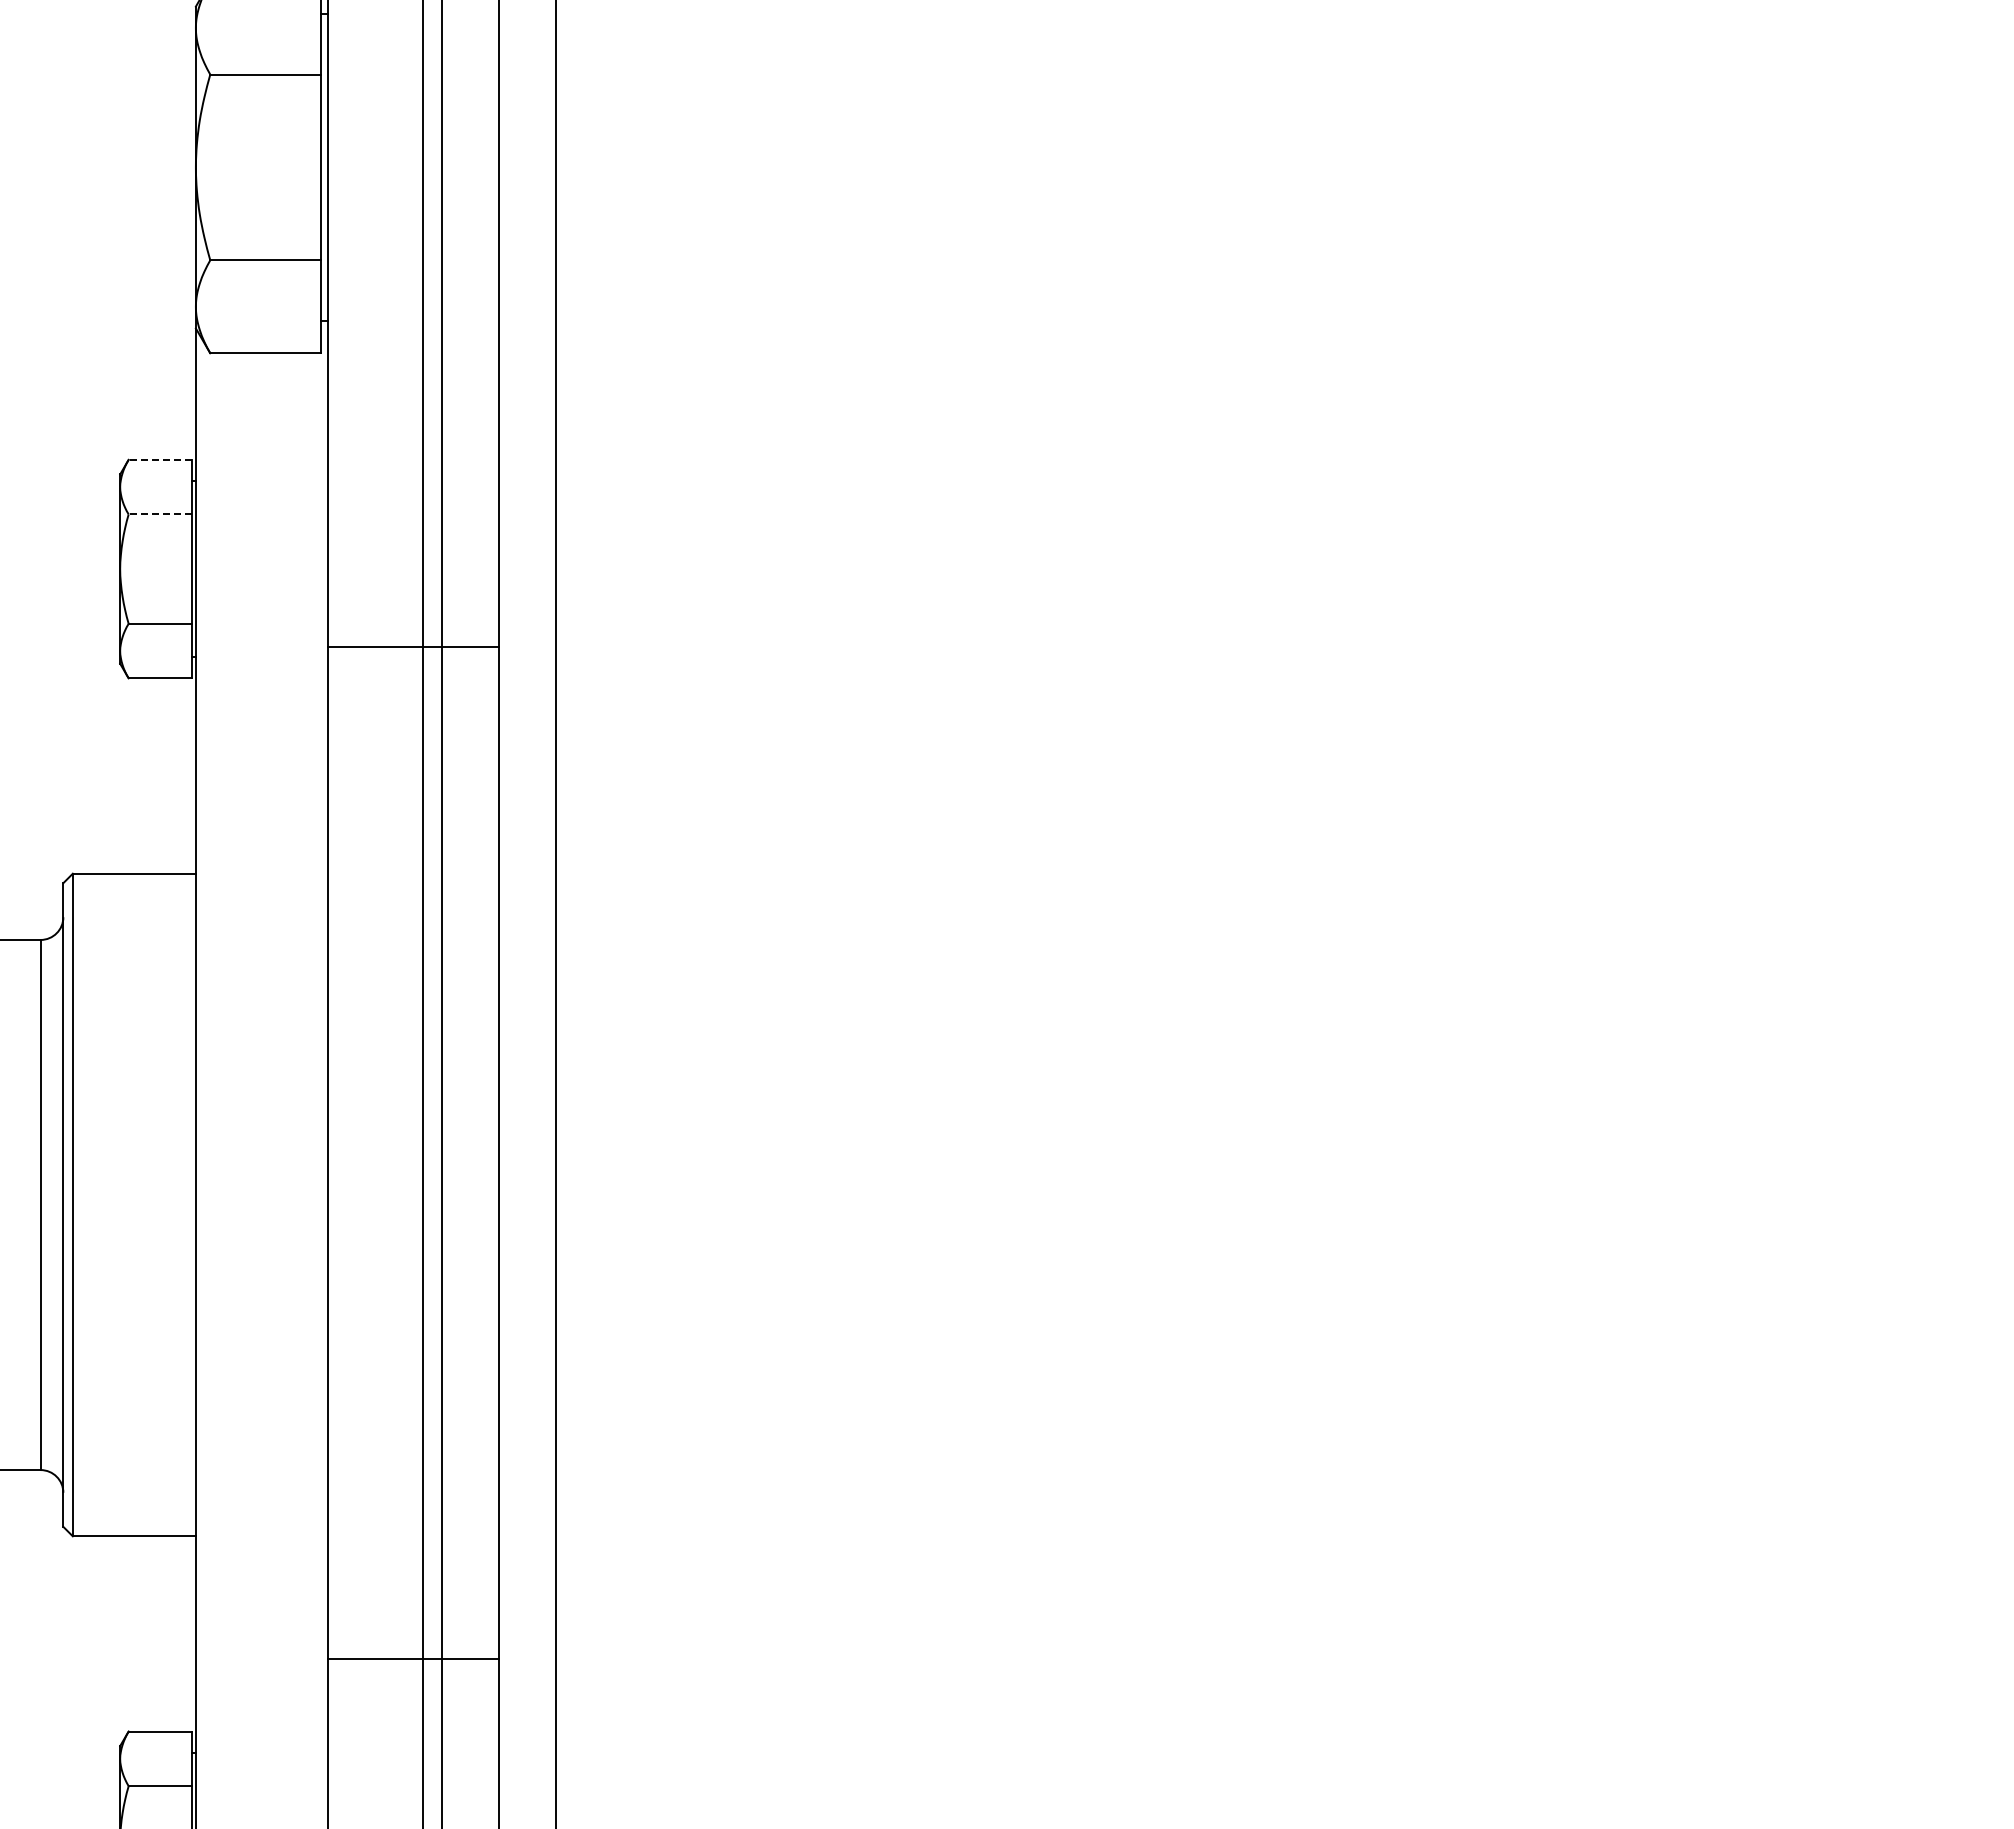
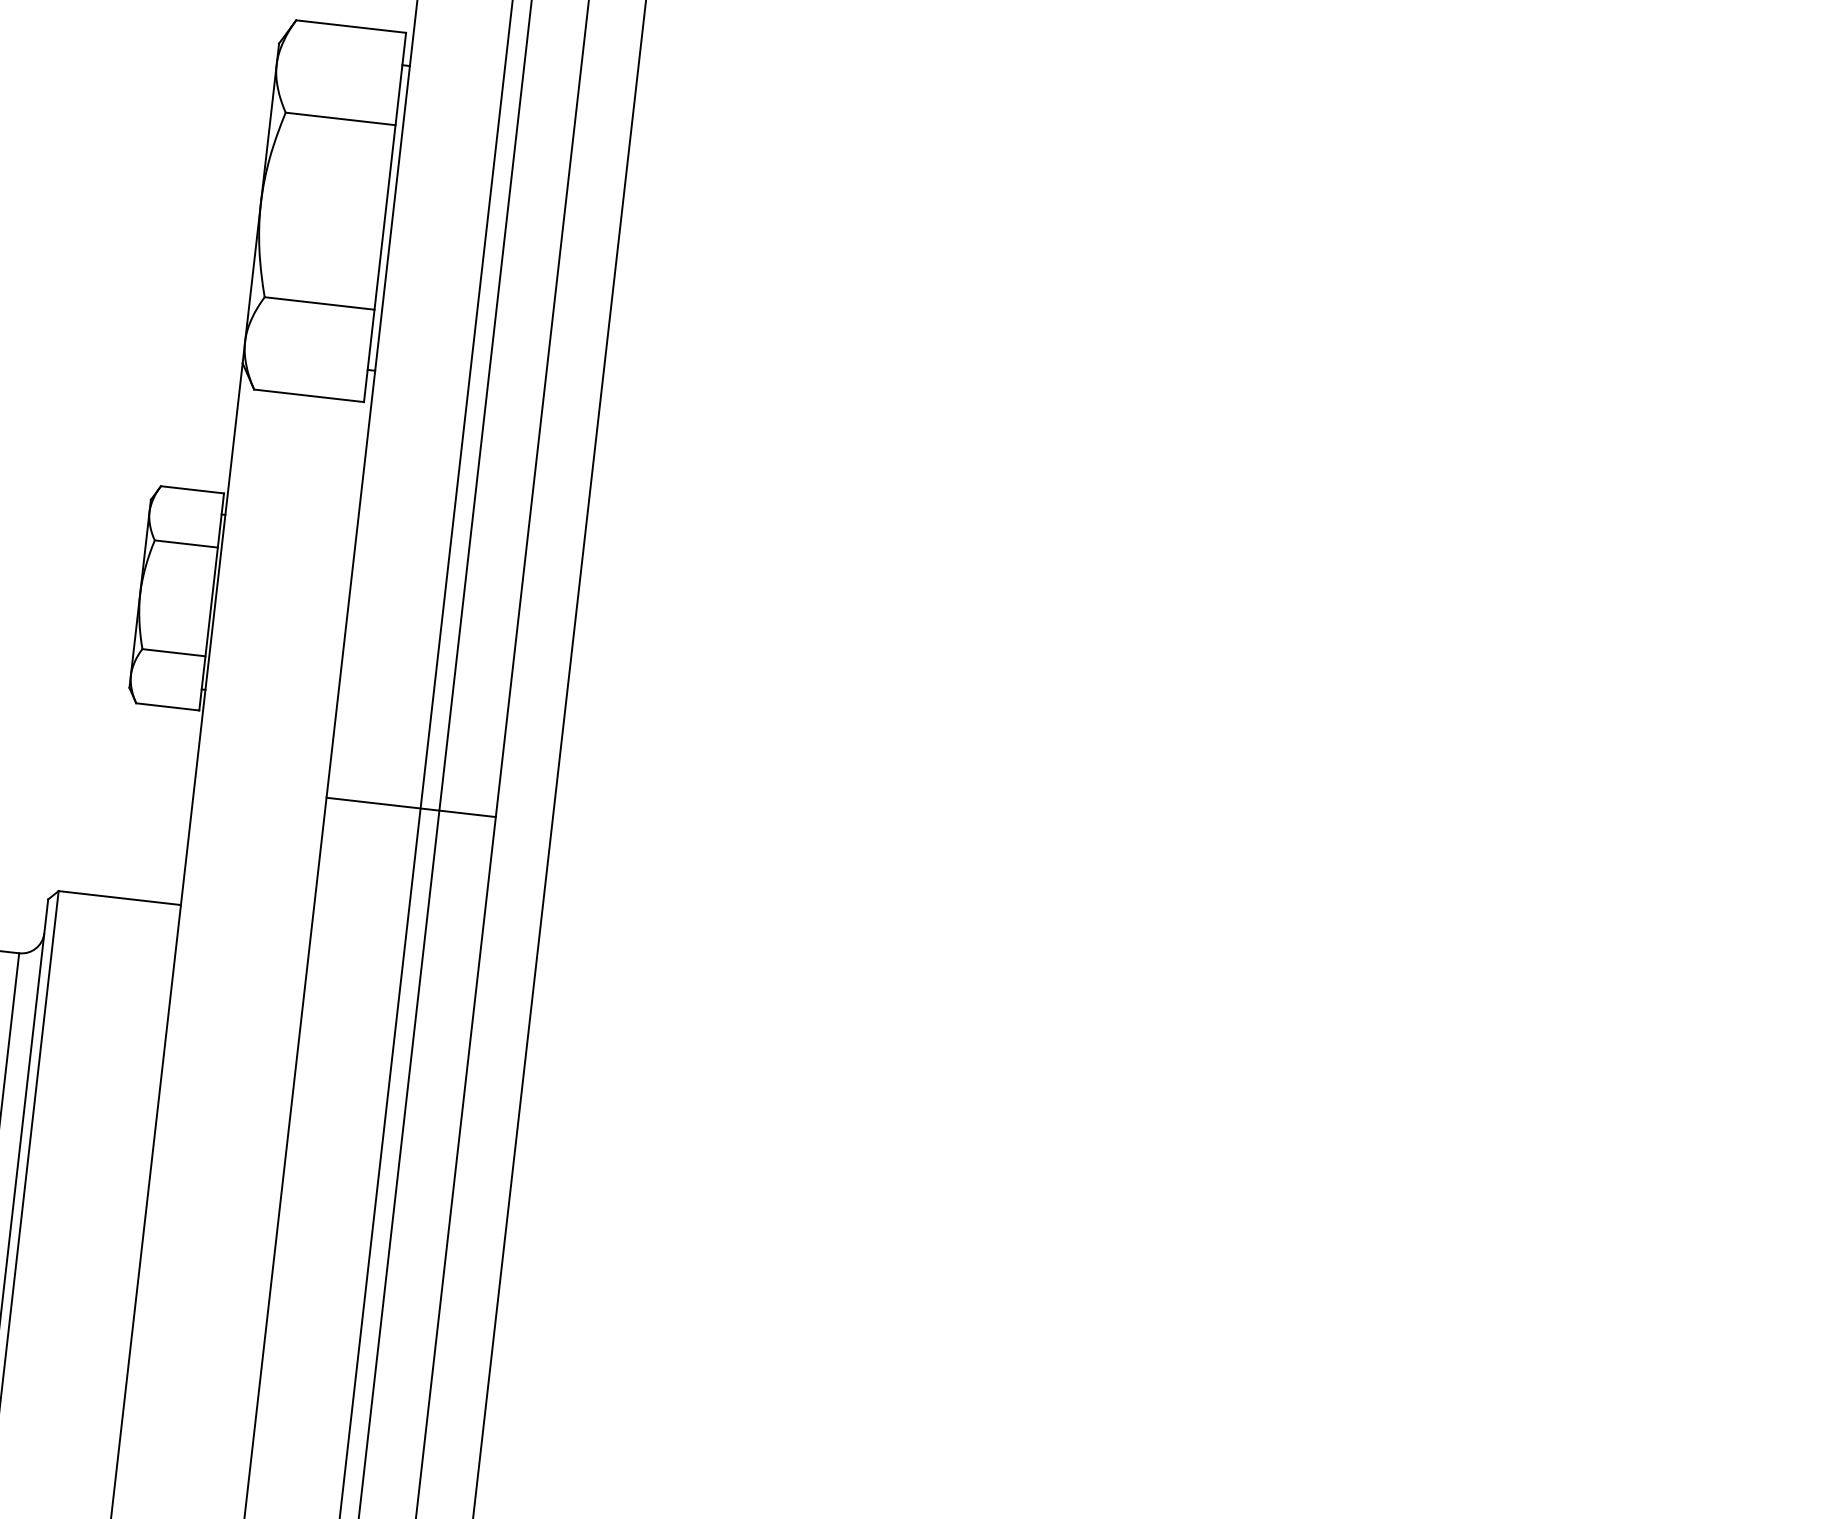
line: (160, 459) -> (192, 489), dashed -> solid
line: (160, 514) -> (186, 544), dashed -> solid
line: (413, 646) -> (411, 807), moved

